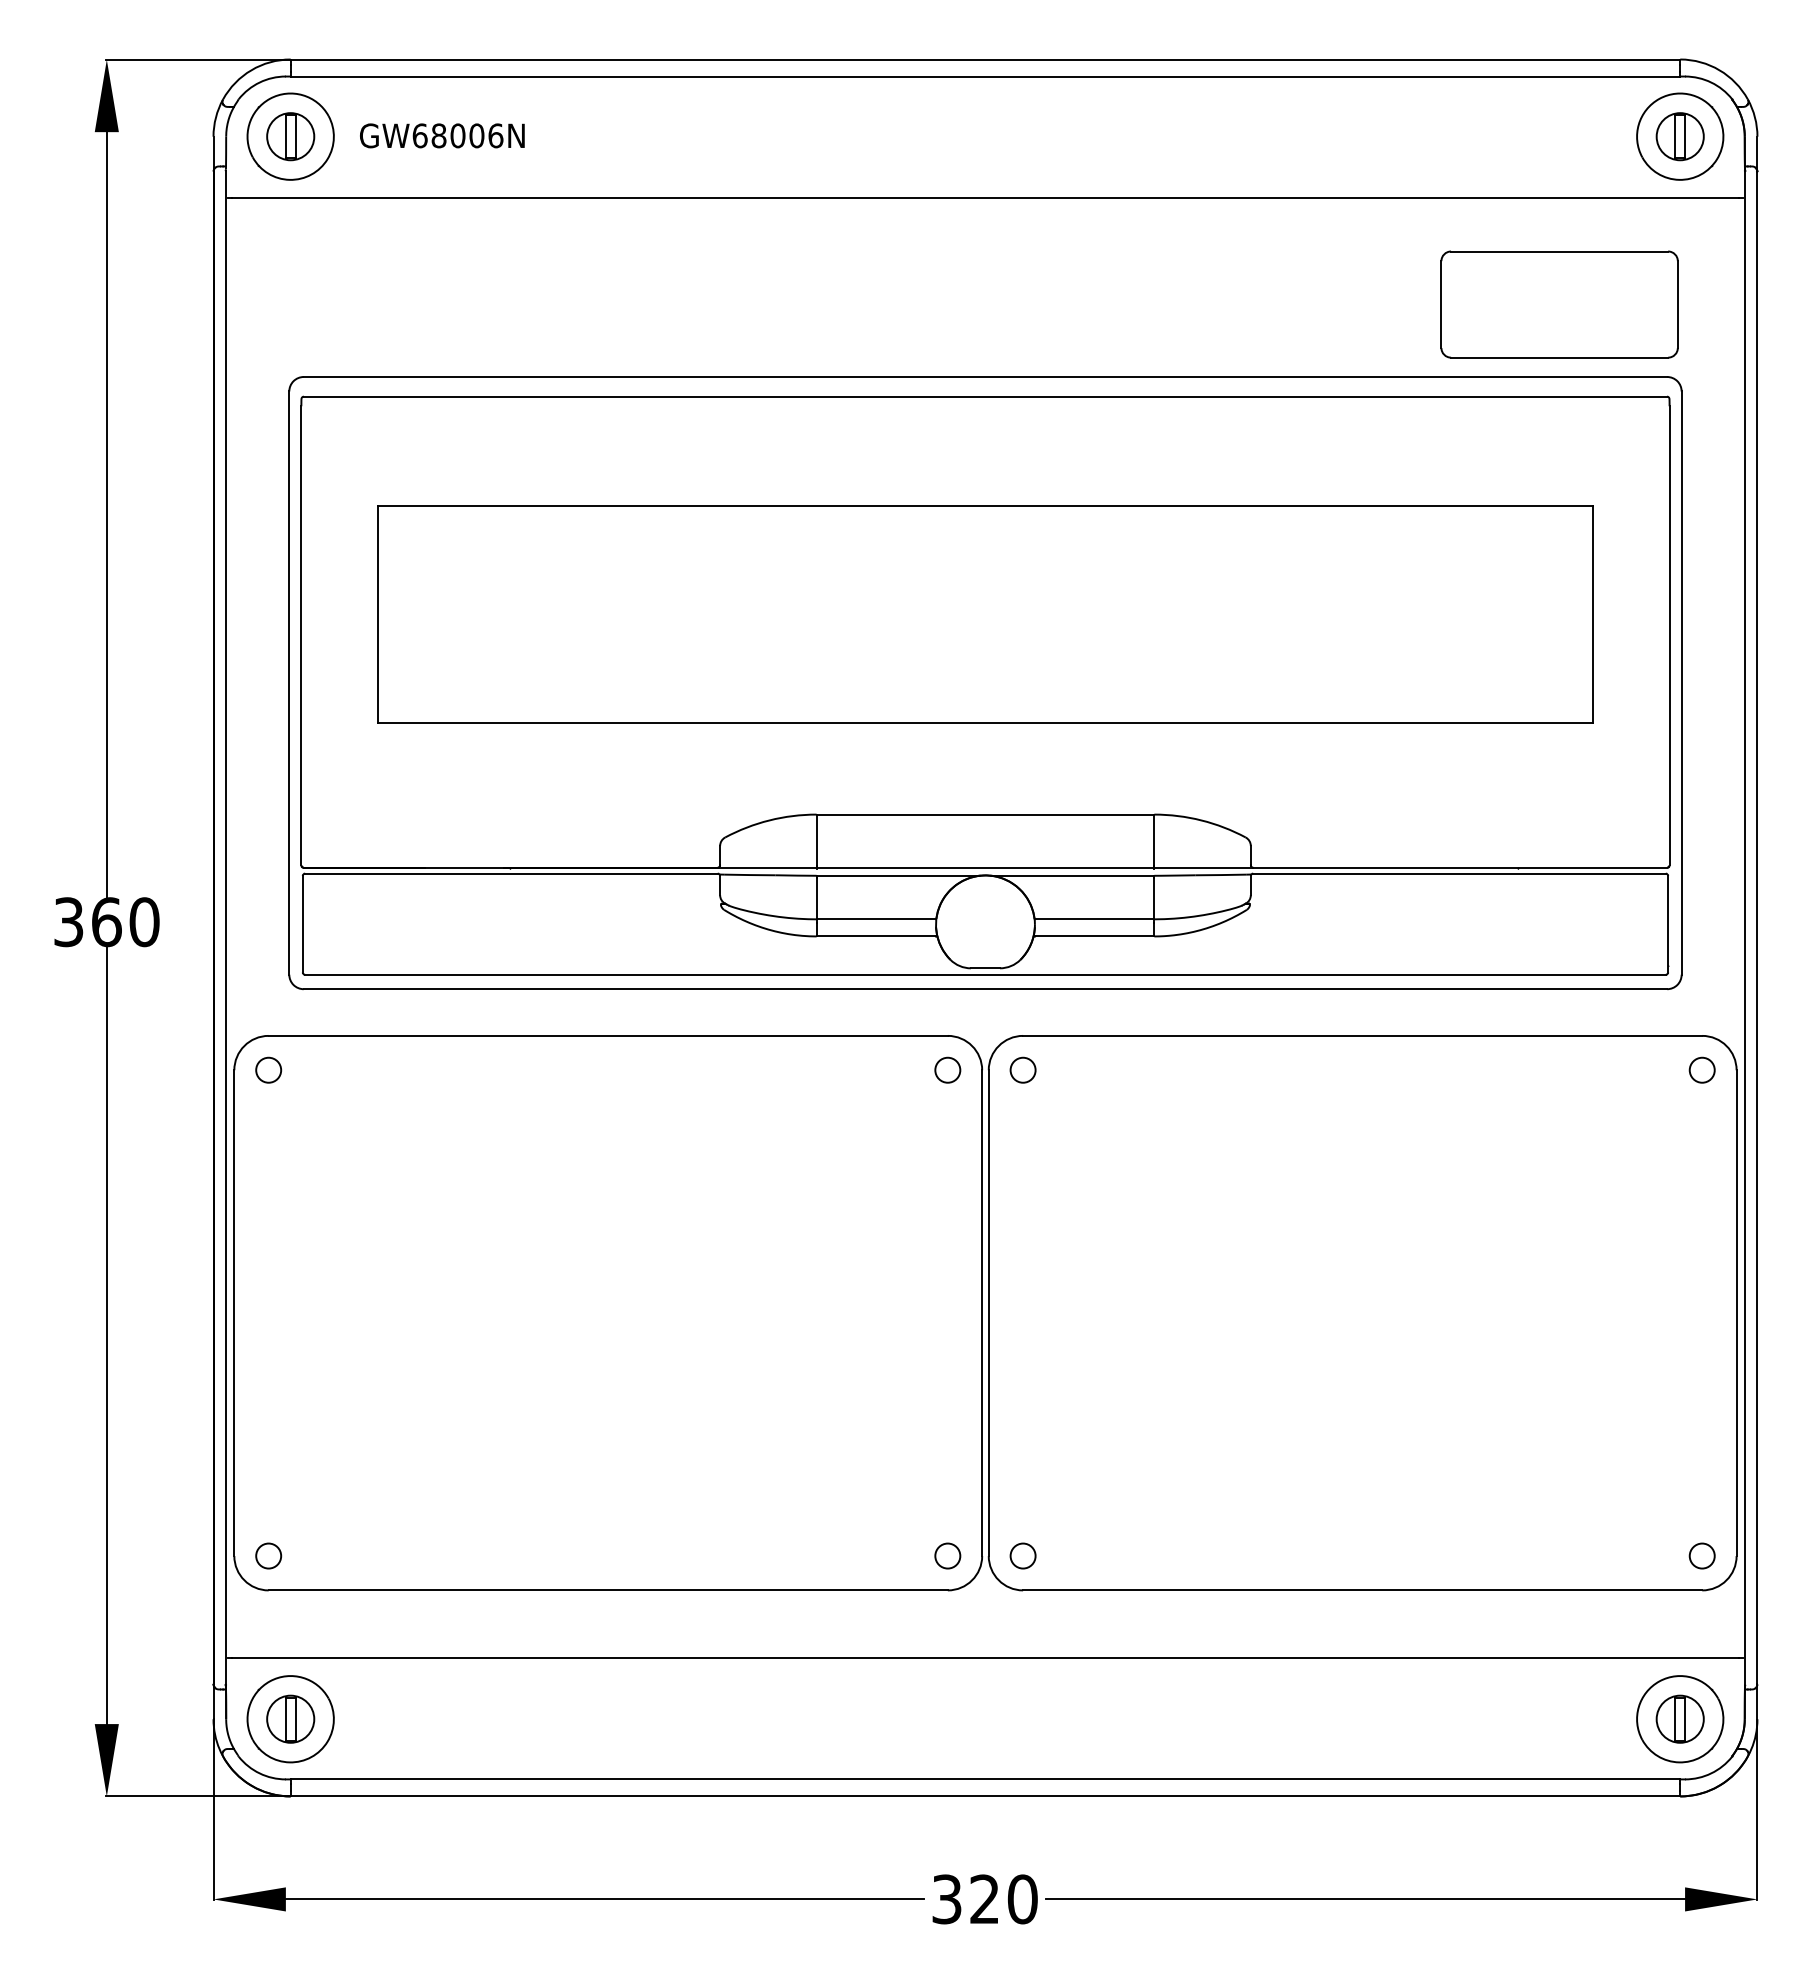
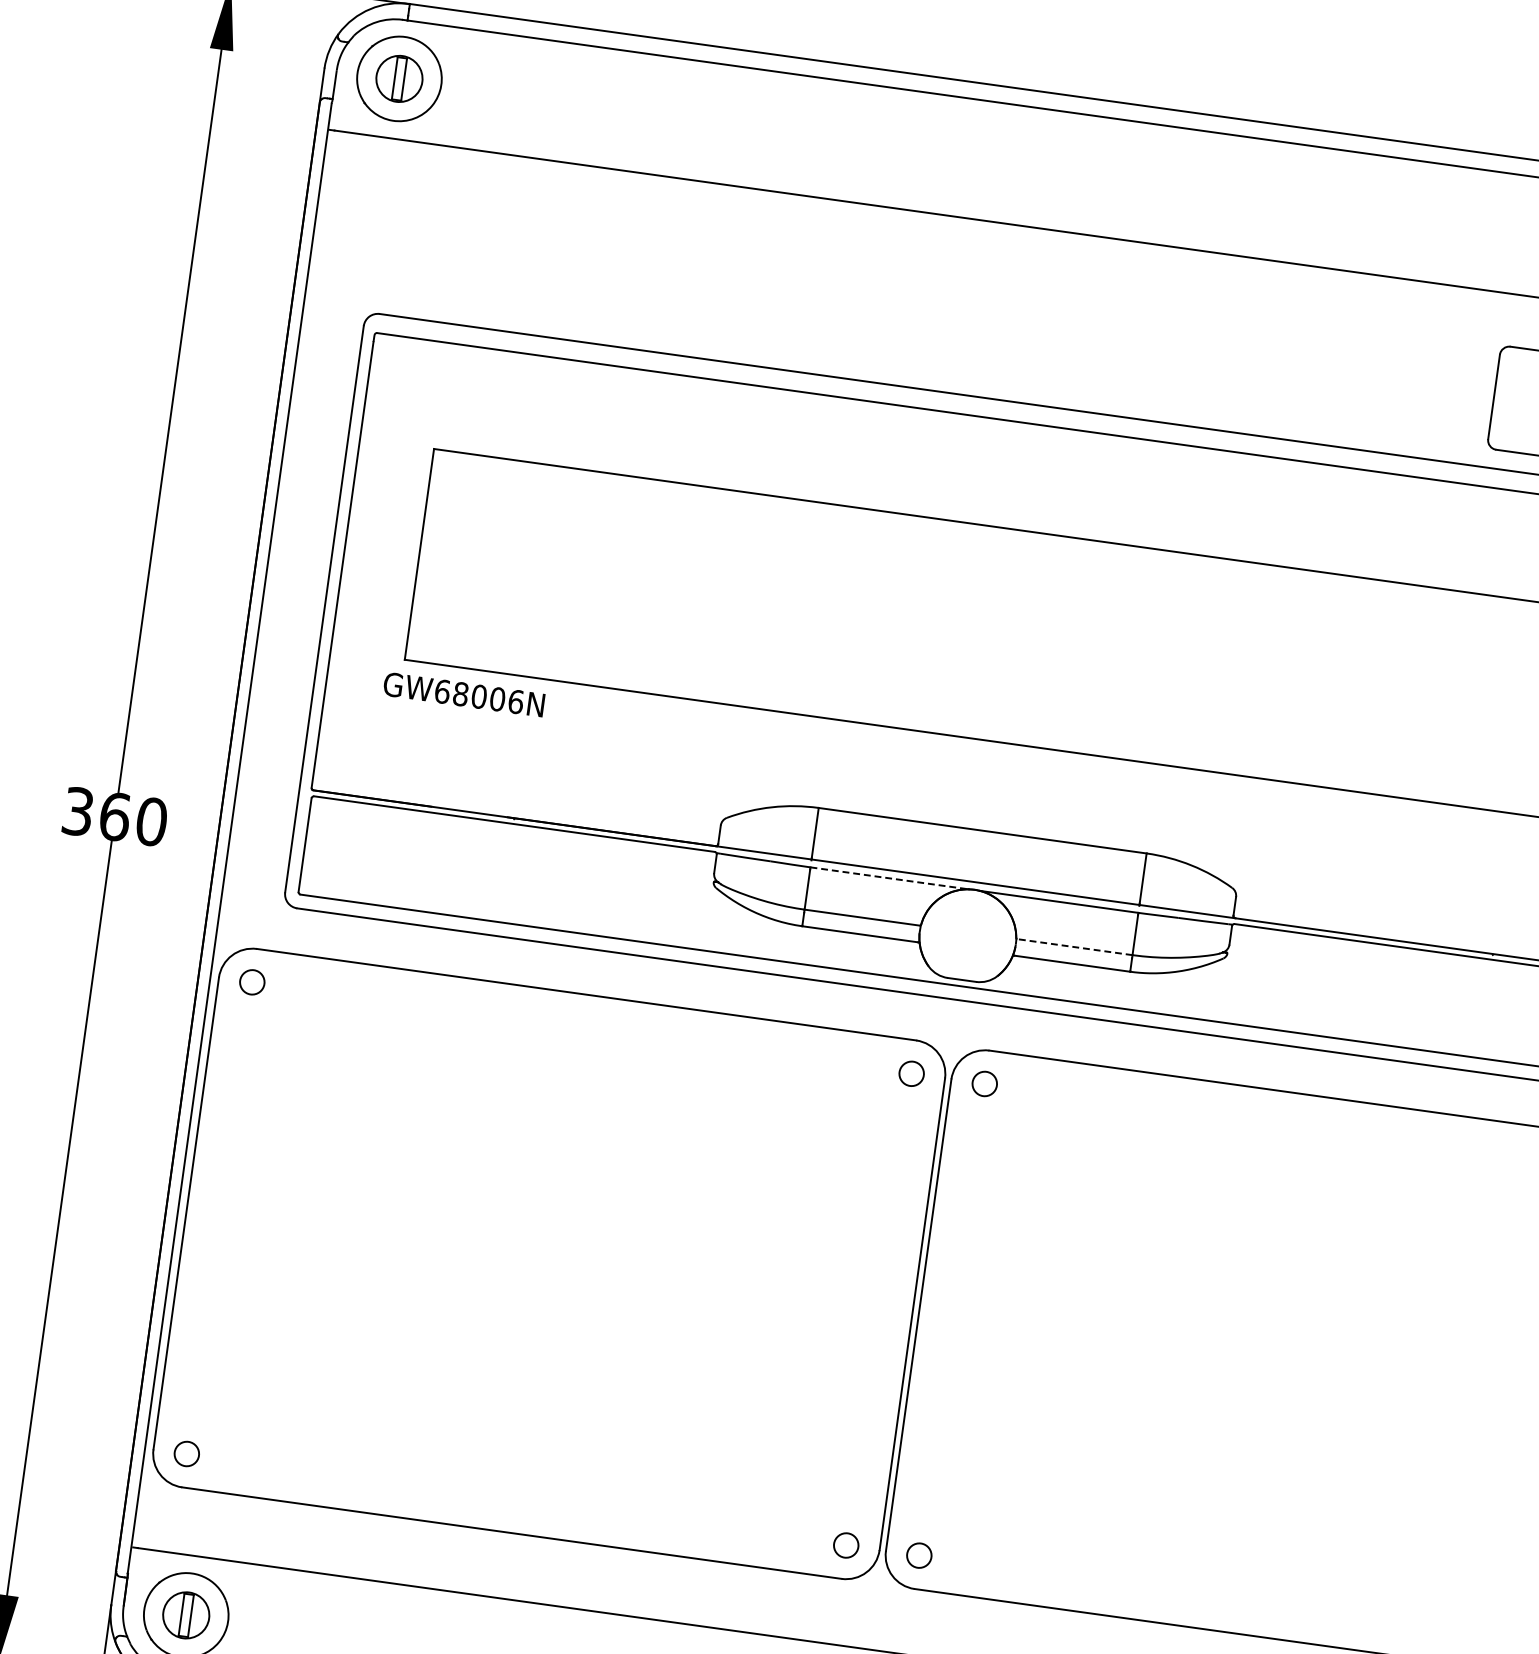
text: (442, 135) -> (464, 694), moved
line: (898, 875) -> (890, 878), solid -> dashed
line: (1094, 919) -> (1074, 947), solid -> dashed

